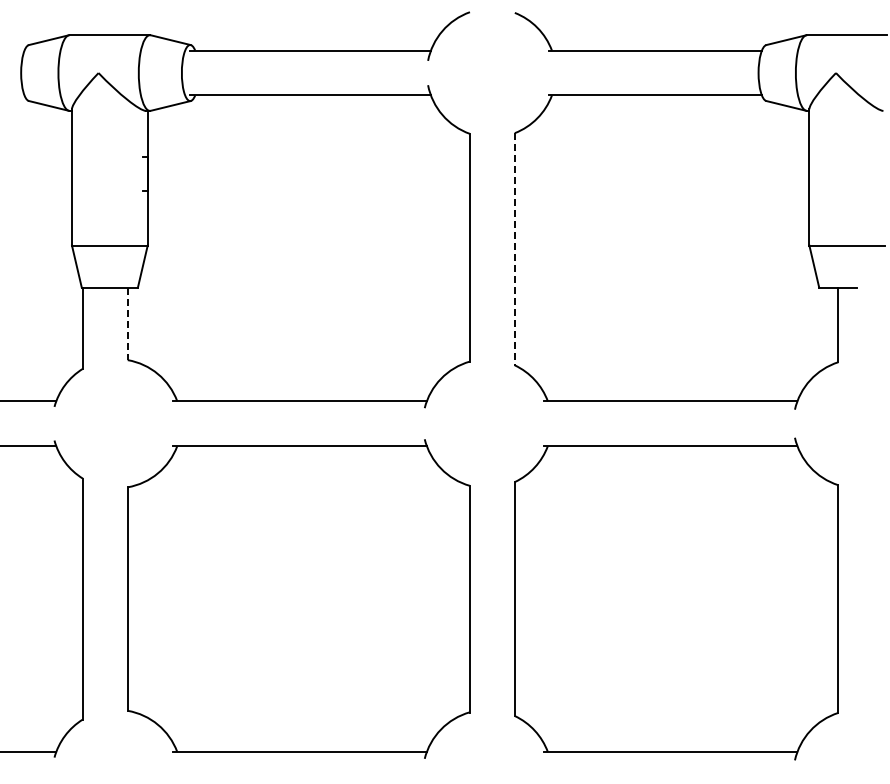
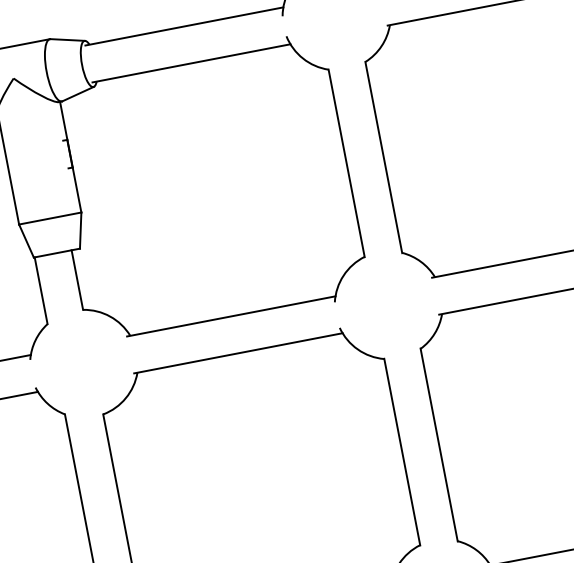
line: (514, 249) -> (383, 157), dashed -> solid
line: (127, 324) -> (77, 280), dashed -> solid

